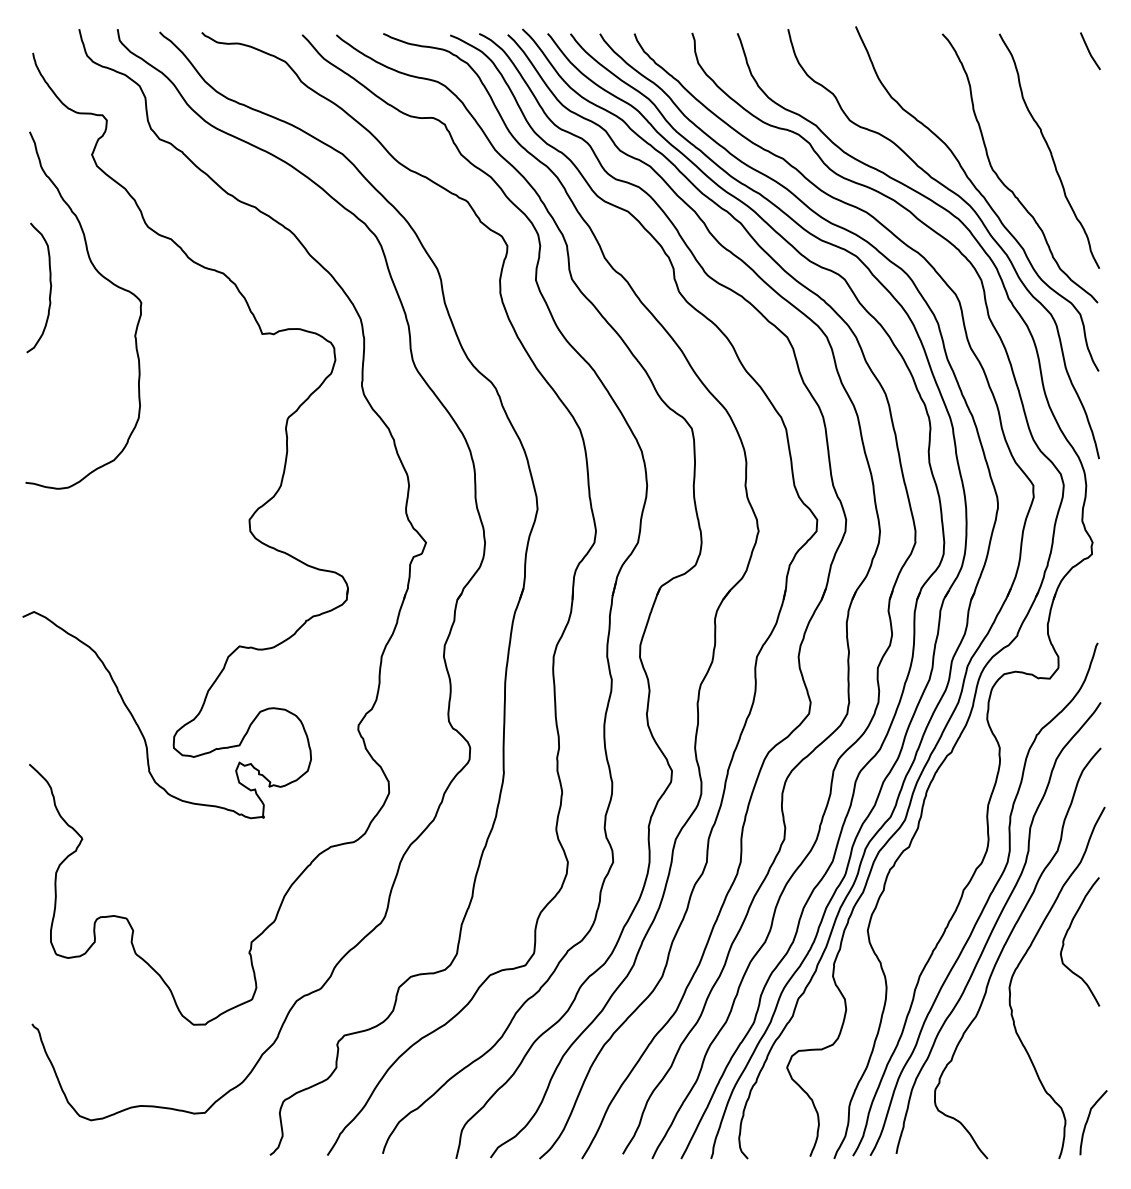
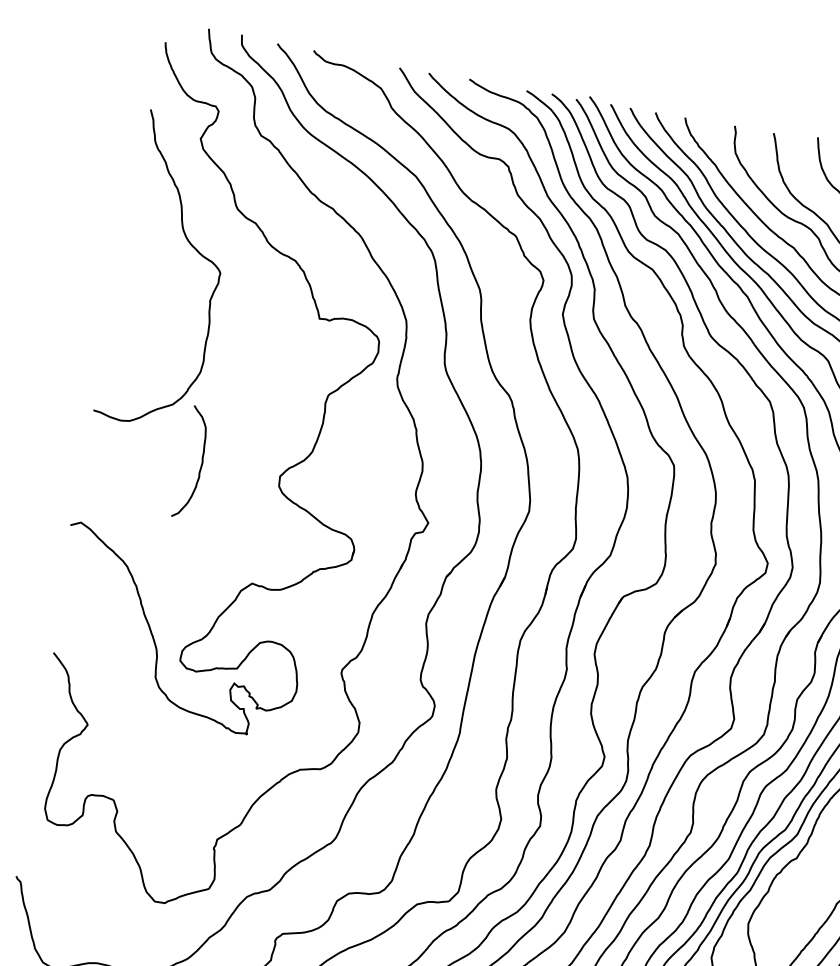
curve: (49, 290) -> (200, 466), moved

